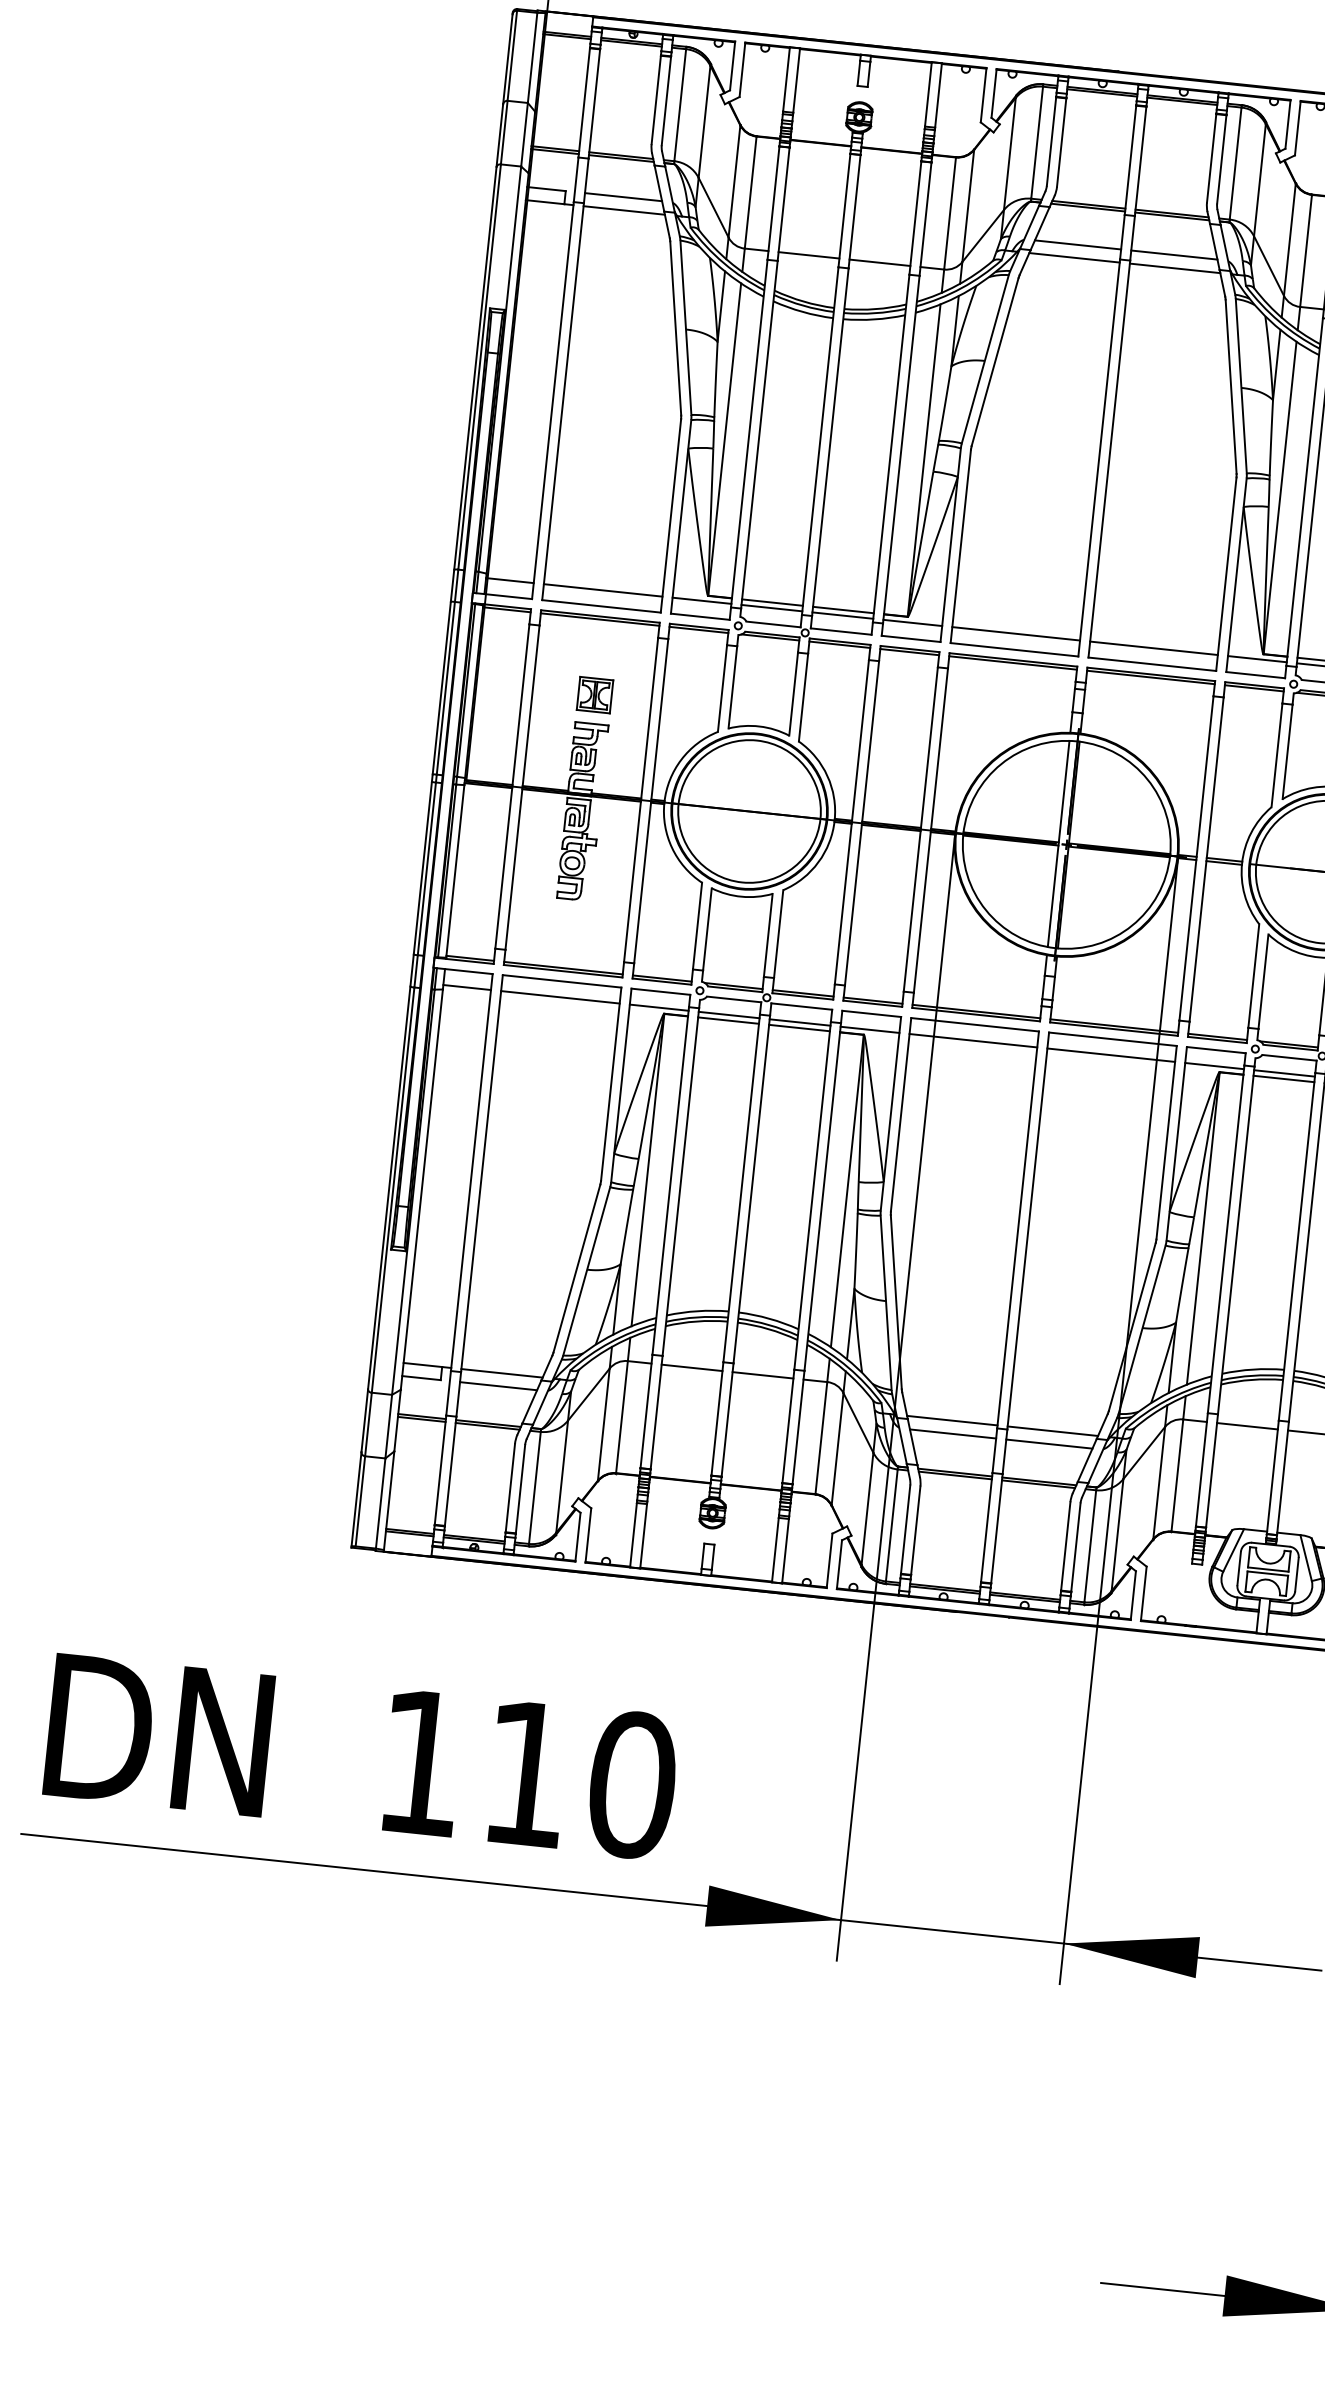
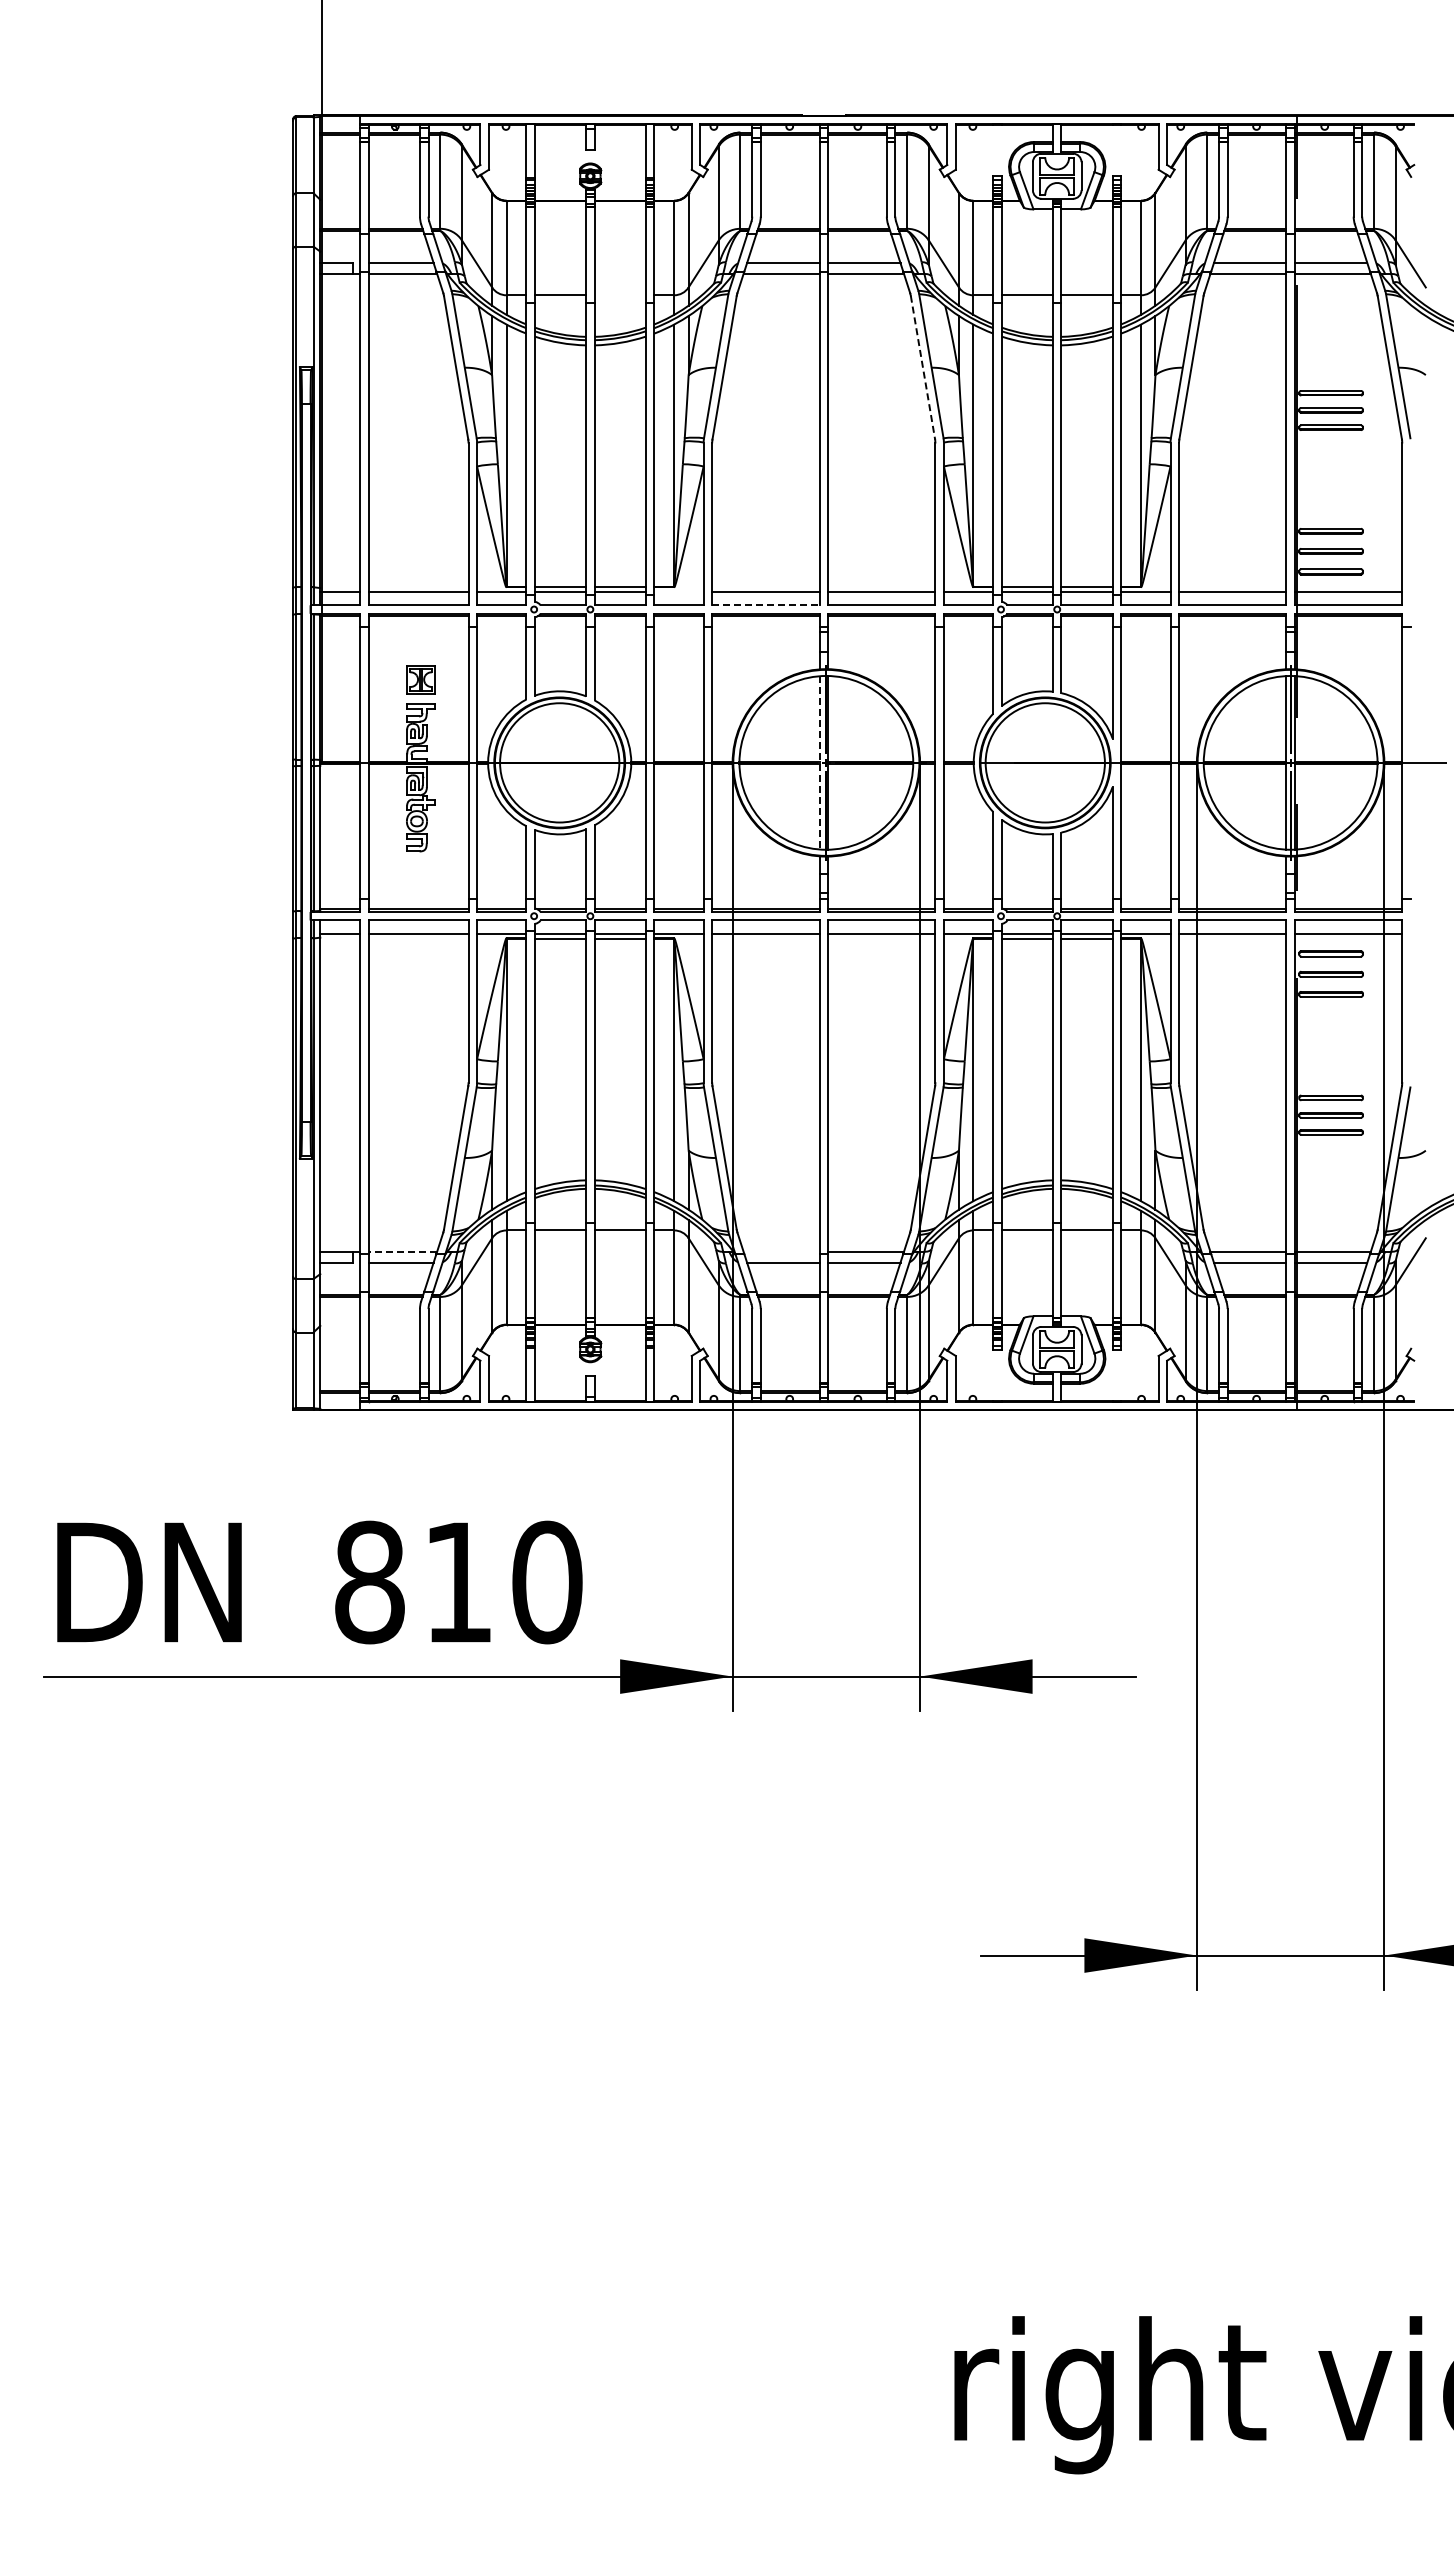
line: (879, 262) -> (619, 295), removed
line: (1231, 387) -> (923, 368), solid -> dashed
line: (912, 622) -> (678, 591), removed
line: (1014, 650) -> (765, 605), solid -> dashed
line: (1058, 843) -> (819, 762), solid -> dashed
line: (501, 1373) -> (402, 1251), solid -> dashed
line: (952, 1420) -> (781, 1251), removed
text: (420, 1762) -> (369, 1582), 110 -> 810

